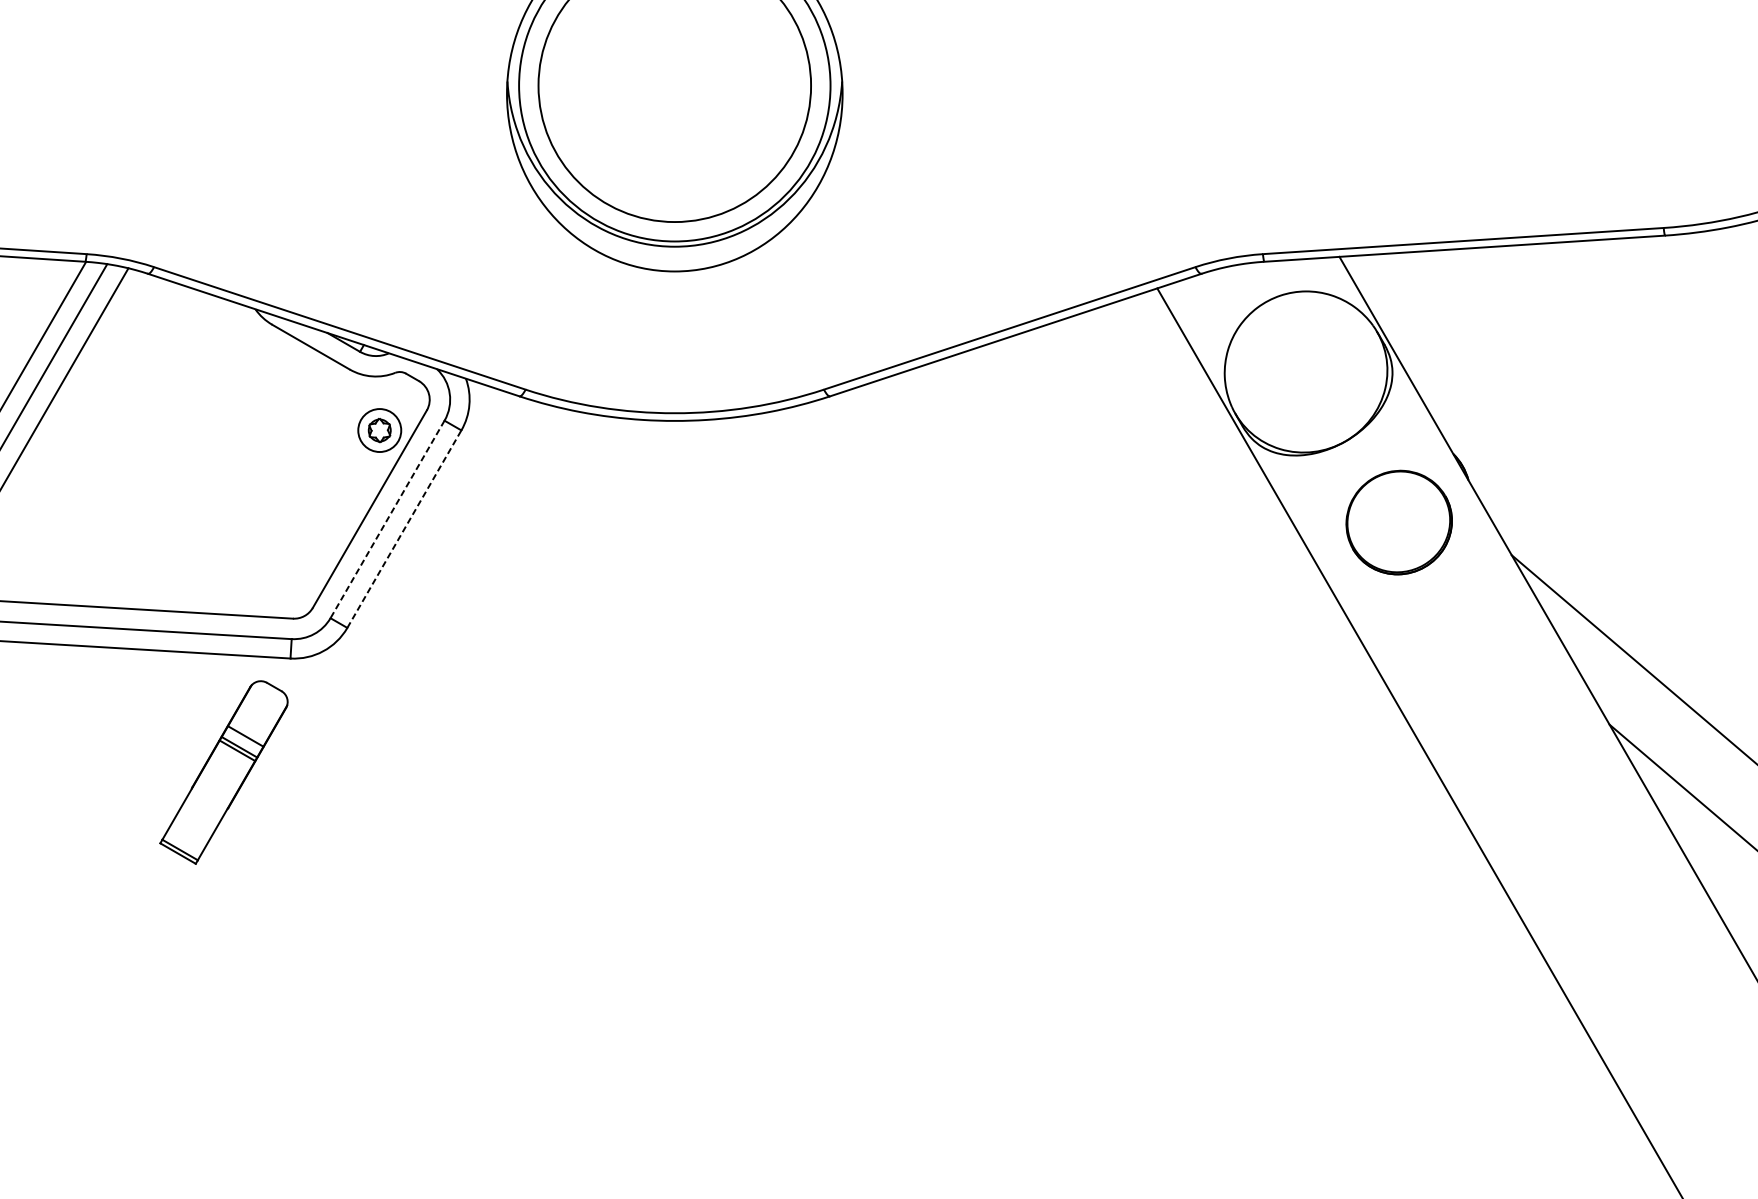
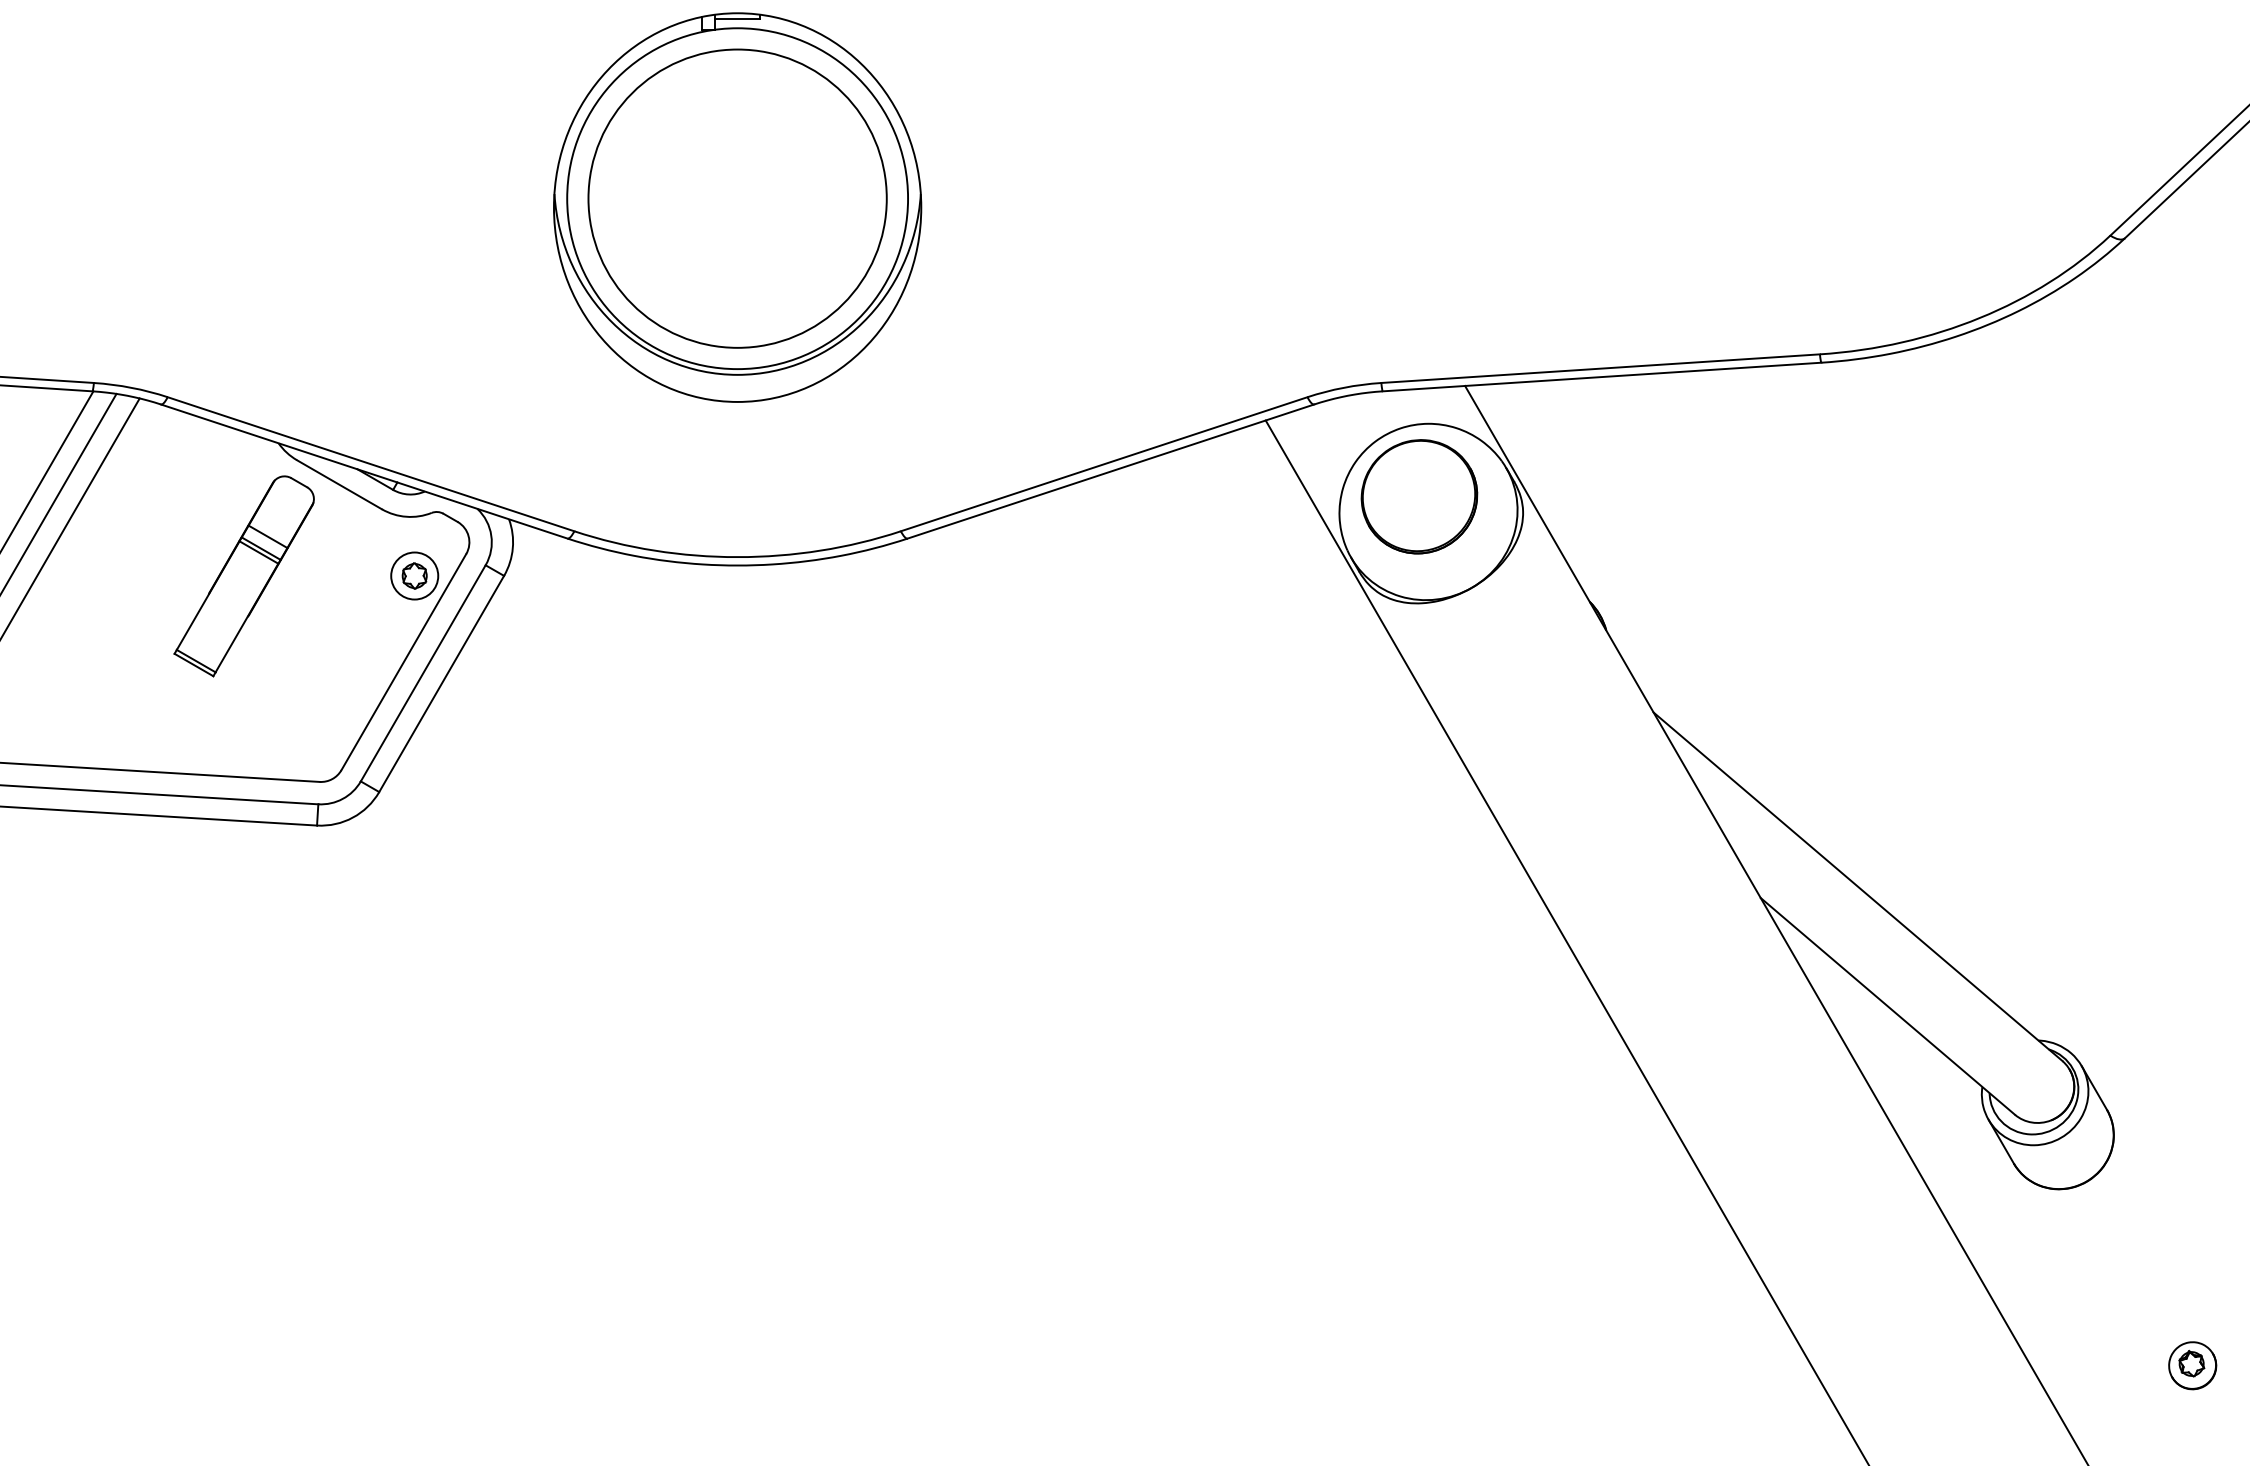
line: (387, 519) -> (423, 673), dashed -> solid
part: (1399, 522) -> (1419, 496), moved
line: (404, 528) -> (441, 683), dashed -> solid
part: (223, 772) -> (243, 576), moved

